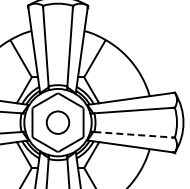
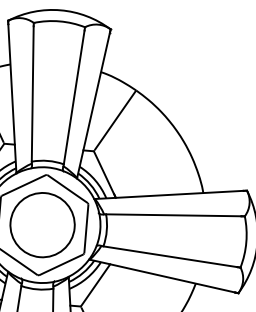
circle: (57, 122) -> (41, 224), size x1.67
line: (134, 134) -> (171, 256), dashed -> solid

